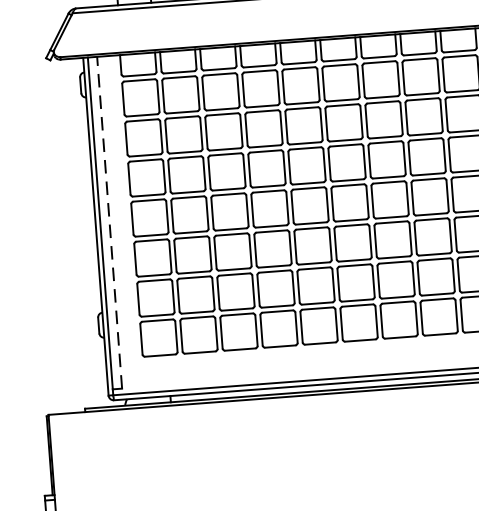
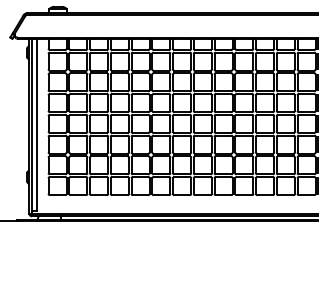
line: (109, 222) -> (36, 124), dashed -> solid

